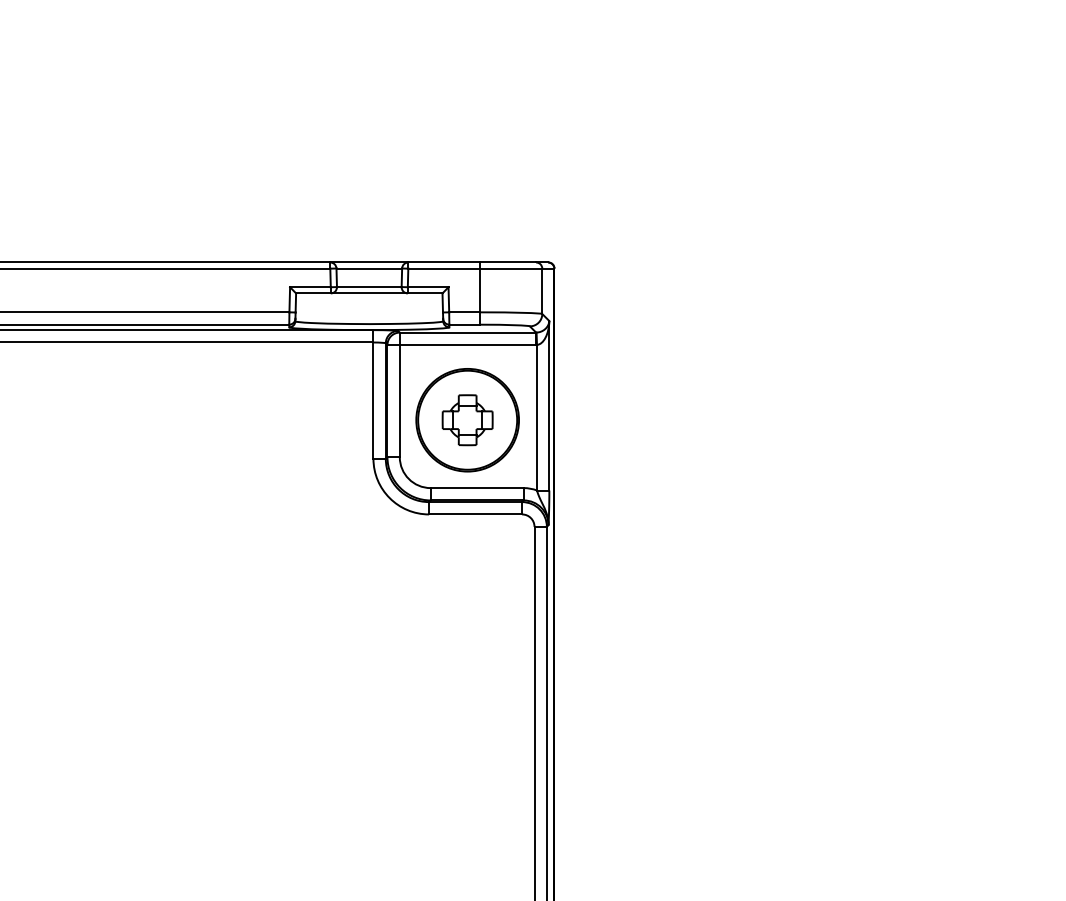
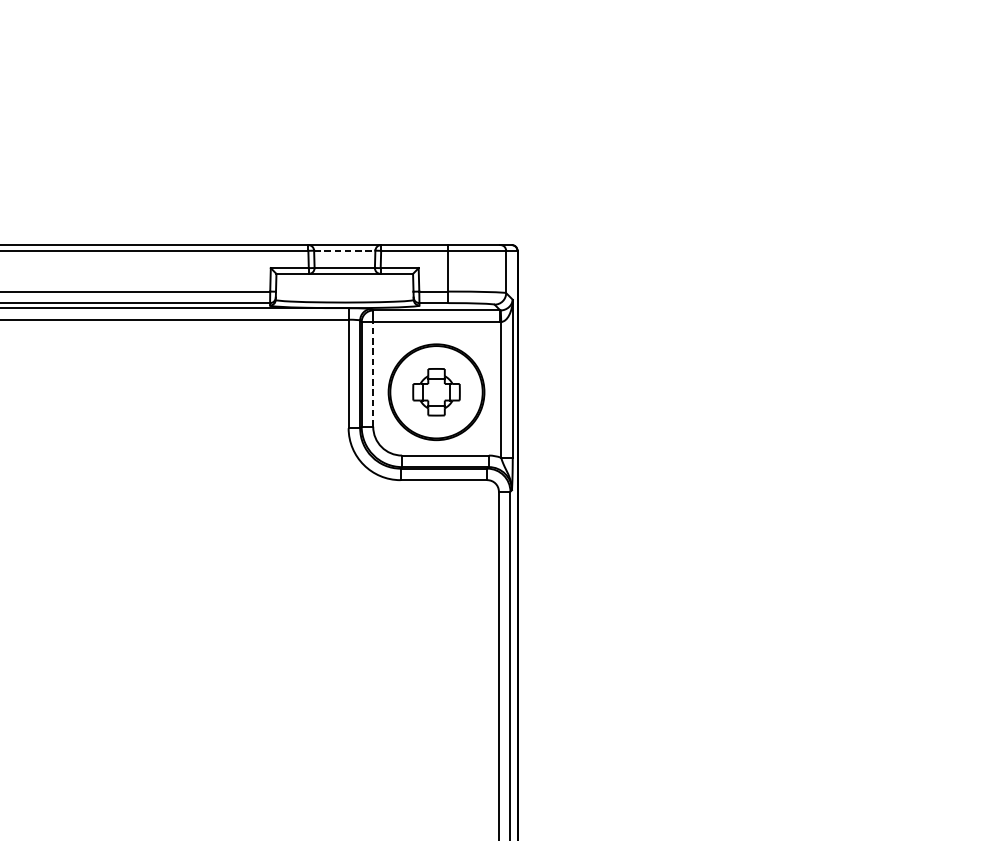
line: (369, 268) -> (344, 250), solid -> dashed
line: (399, 400) -> (372, 373), solid -> dashed

